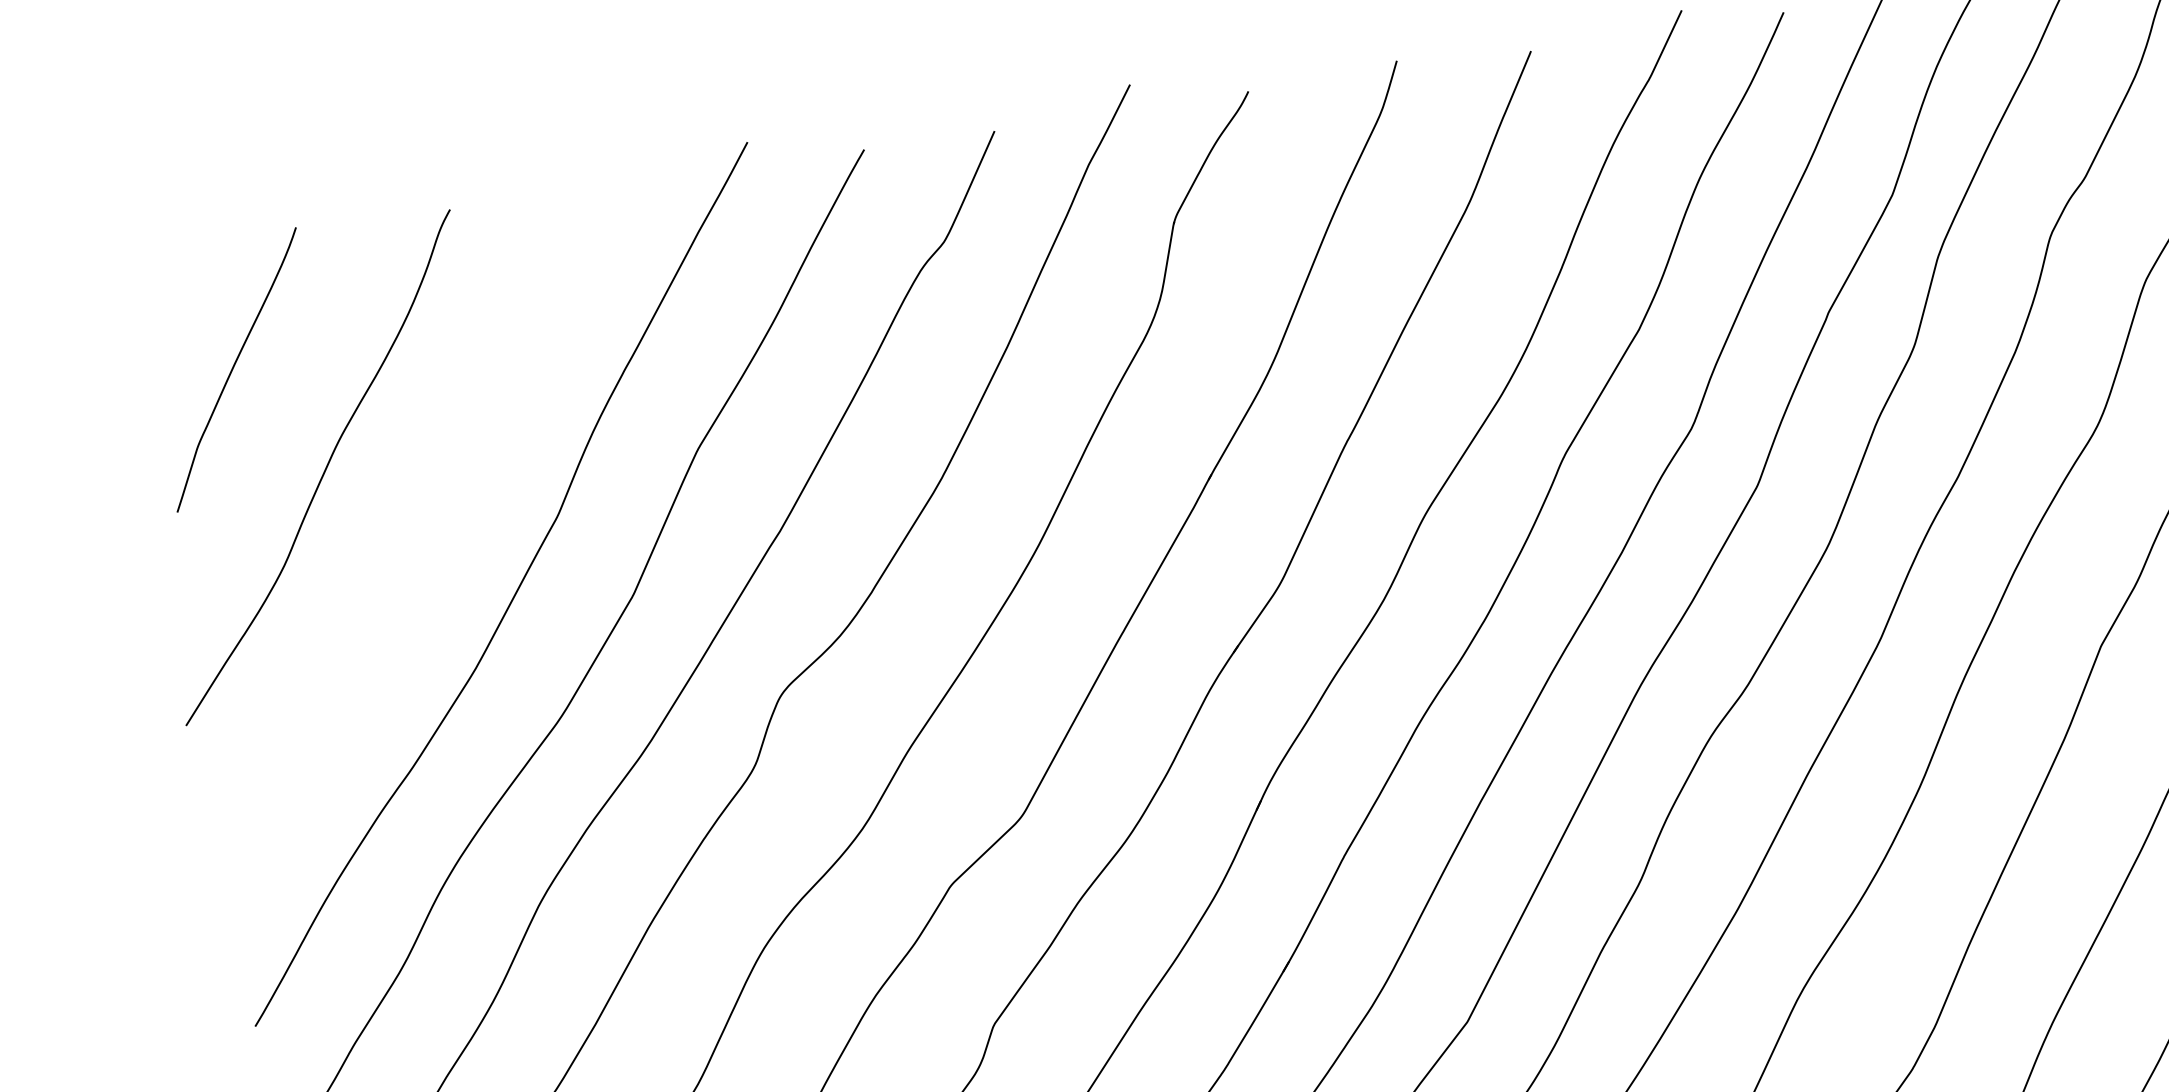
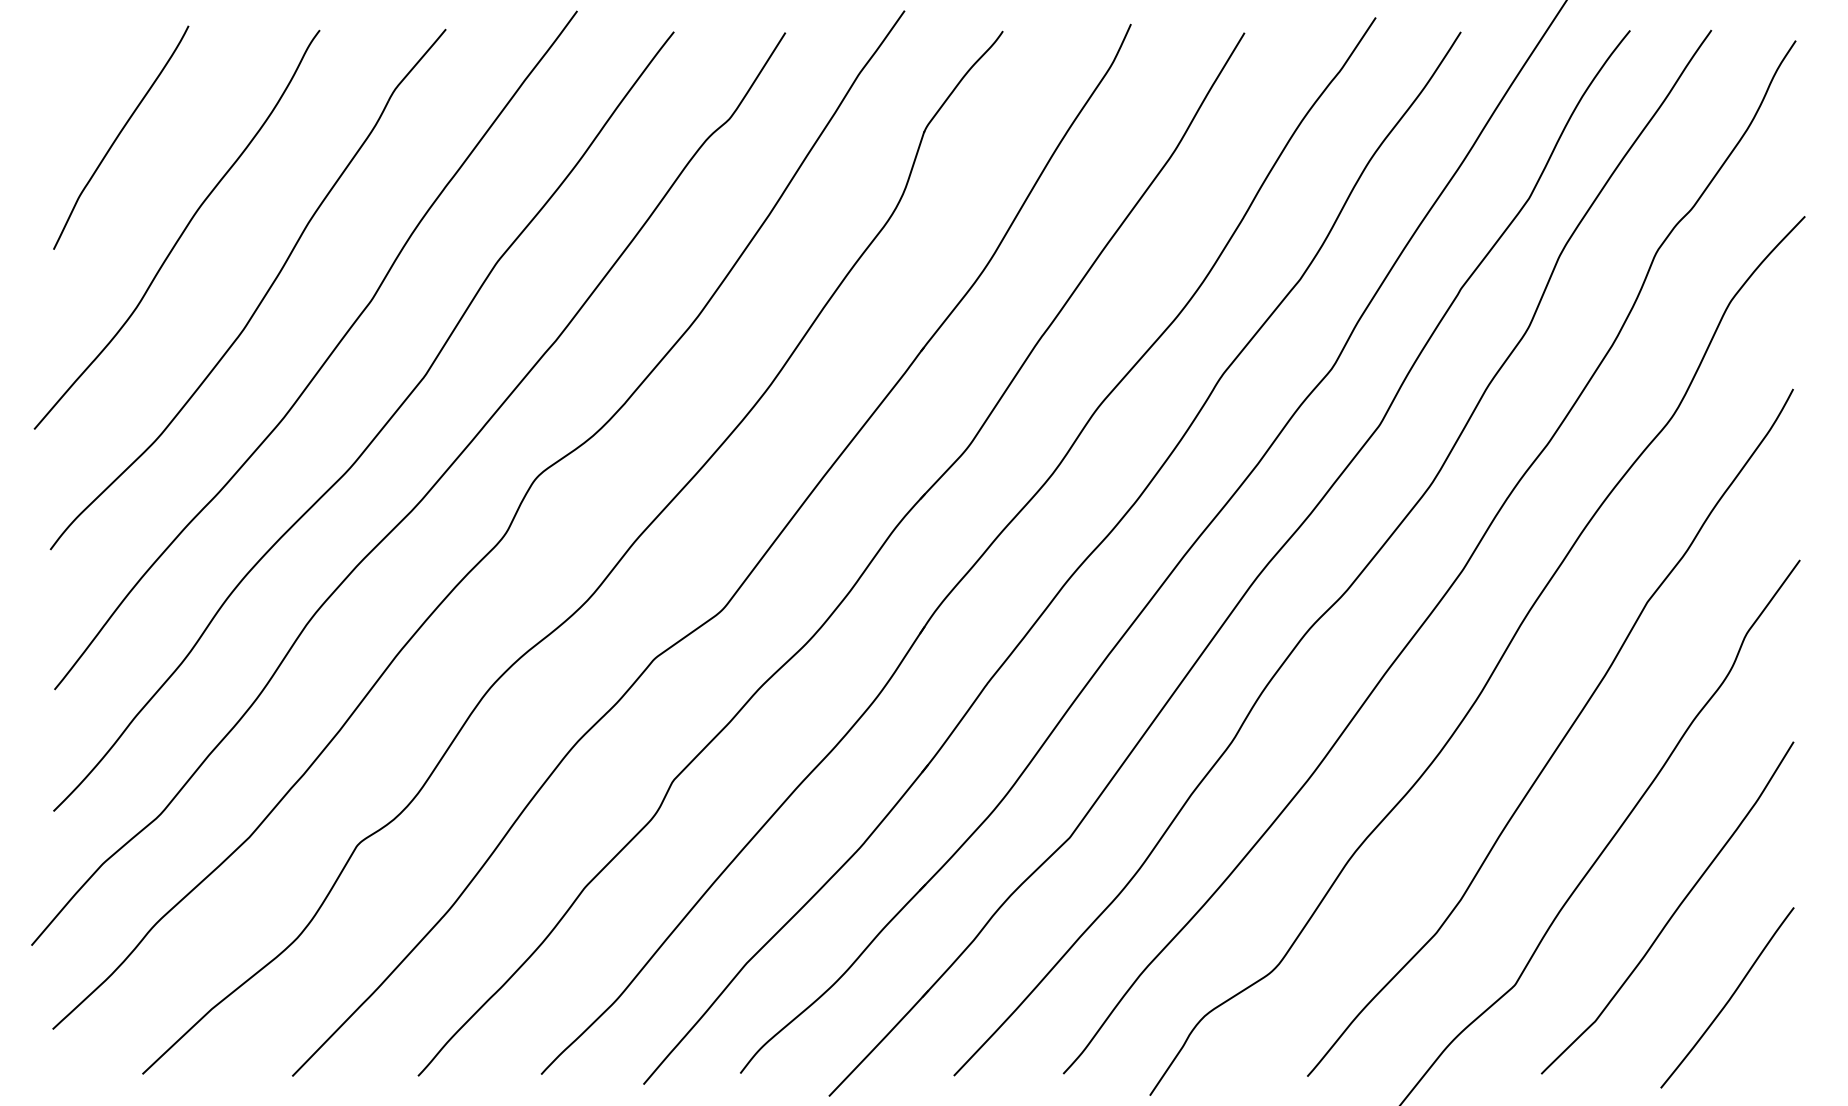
part: (428, 534) -> (261, 299), added

